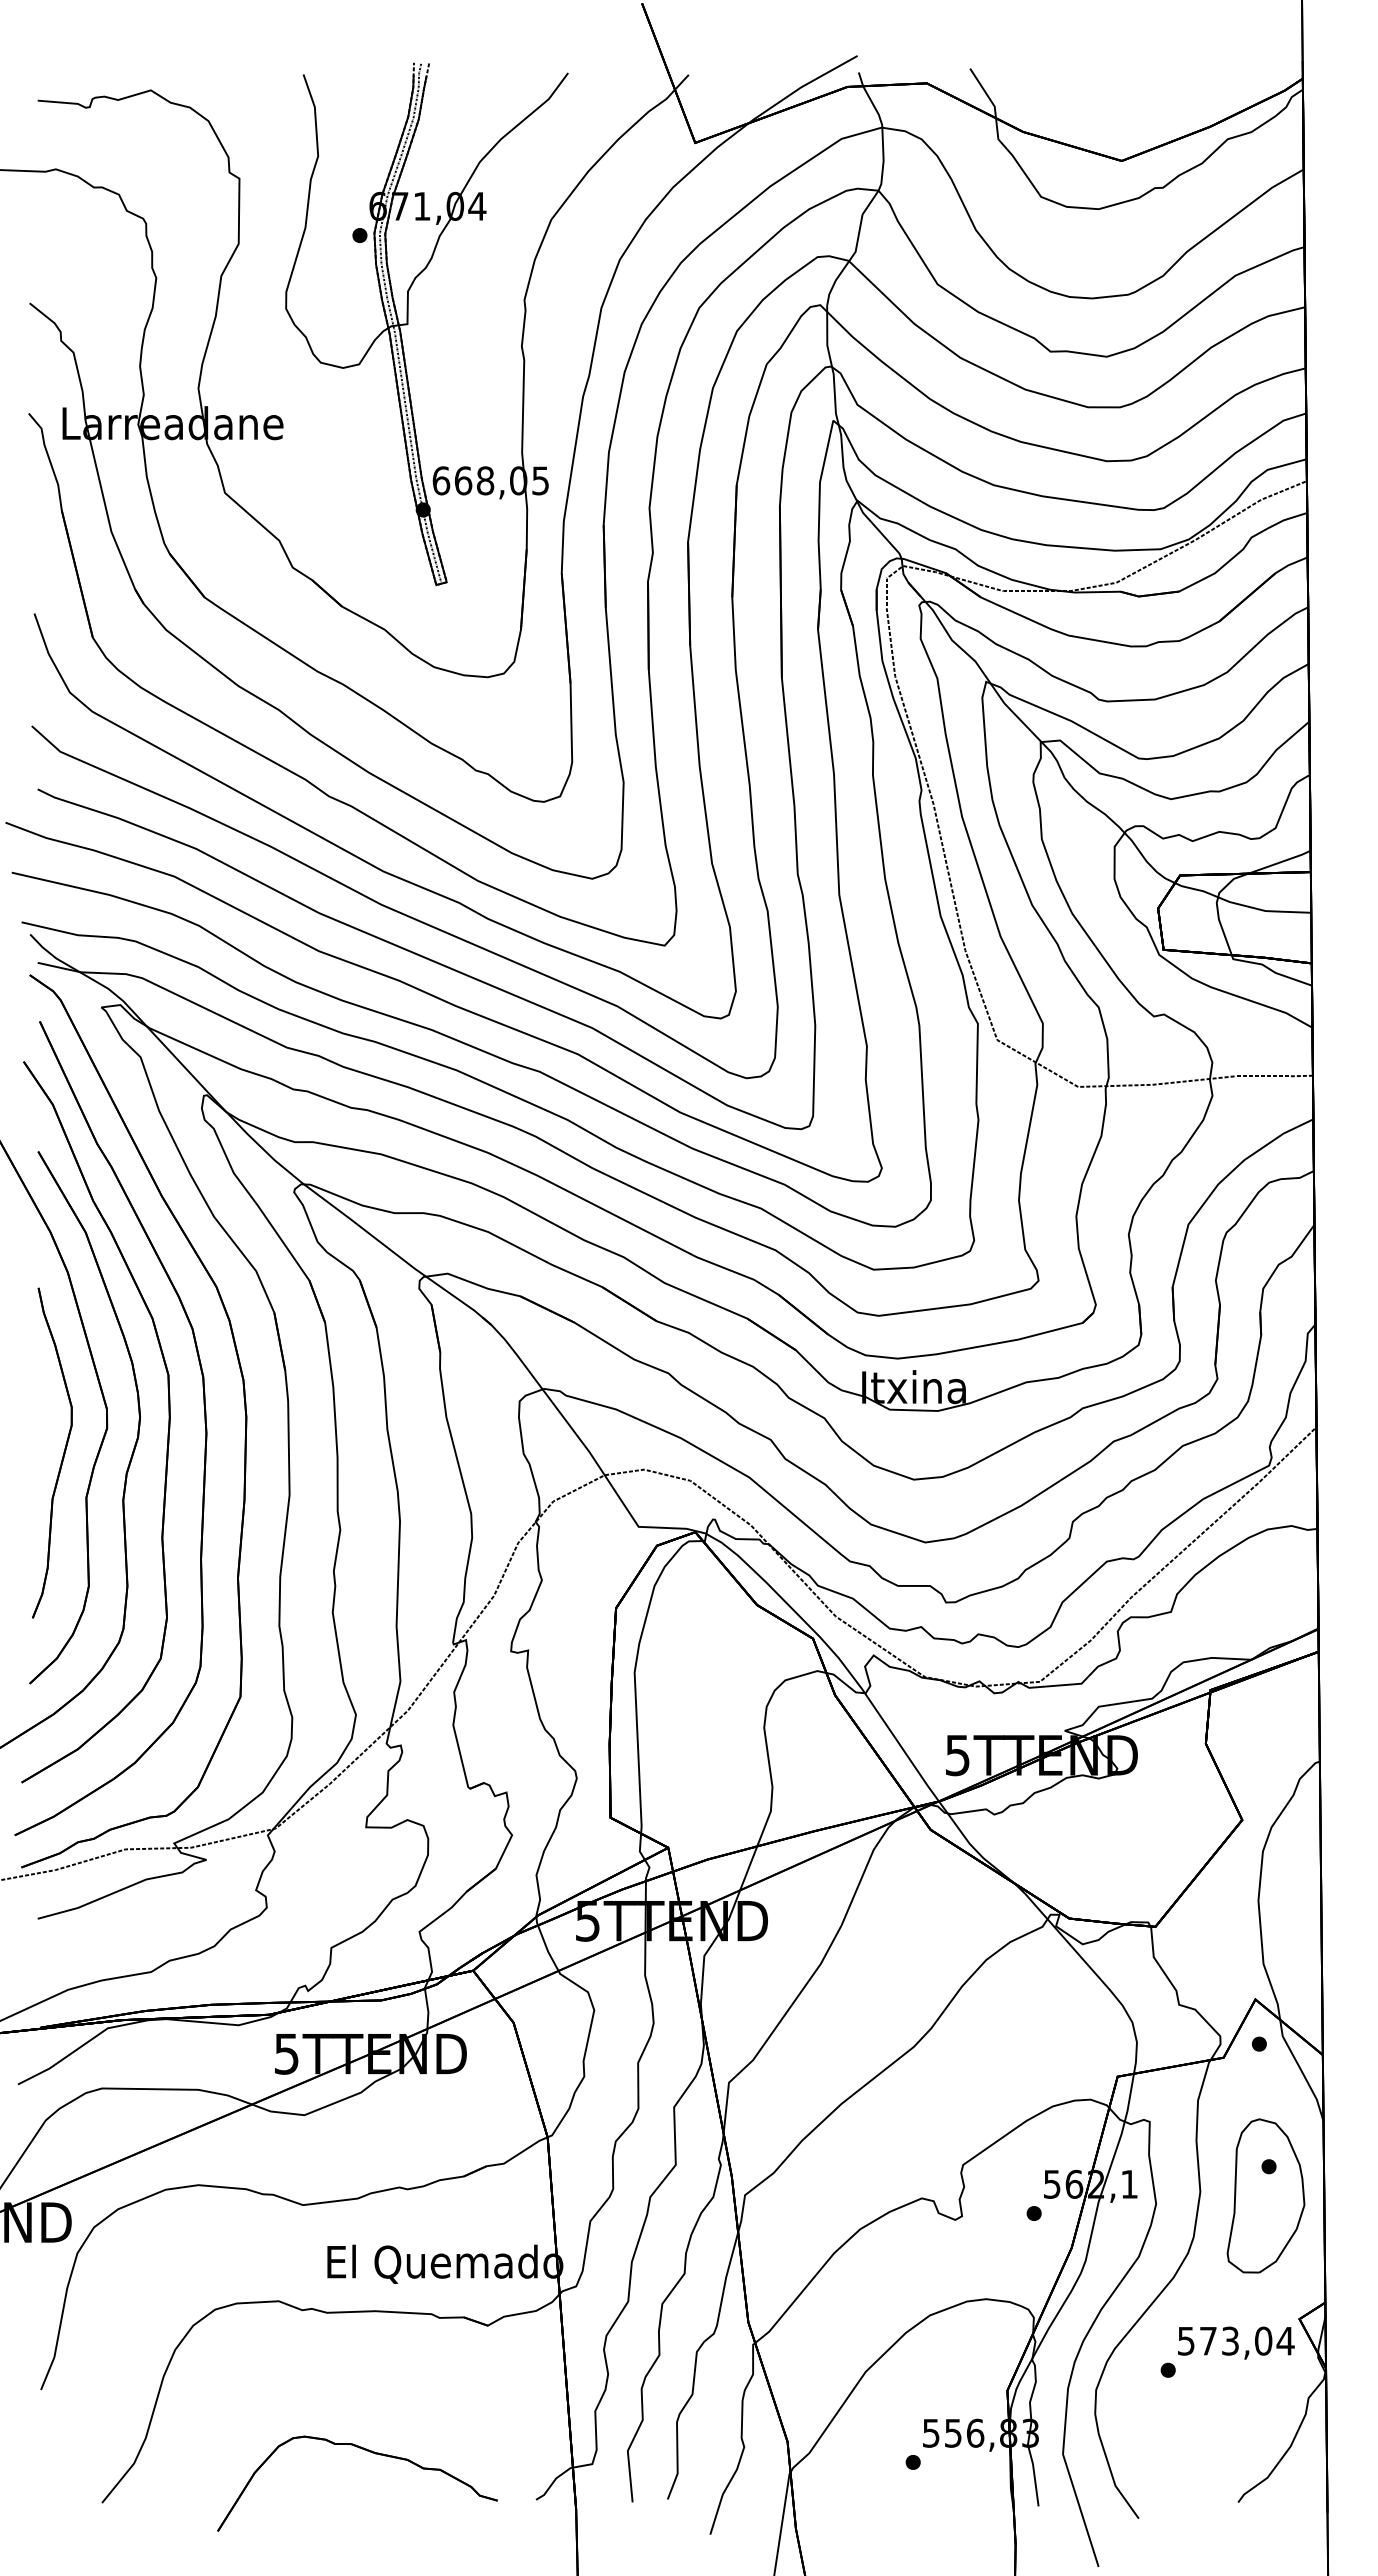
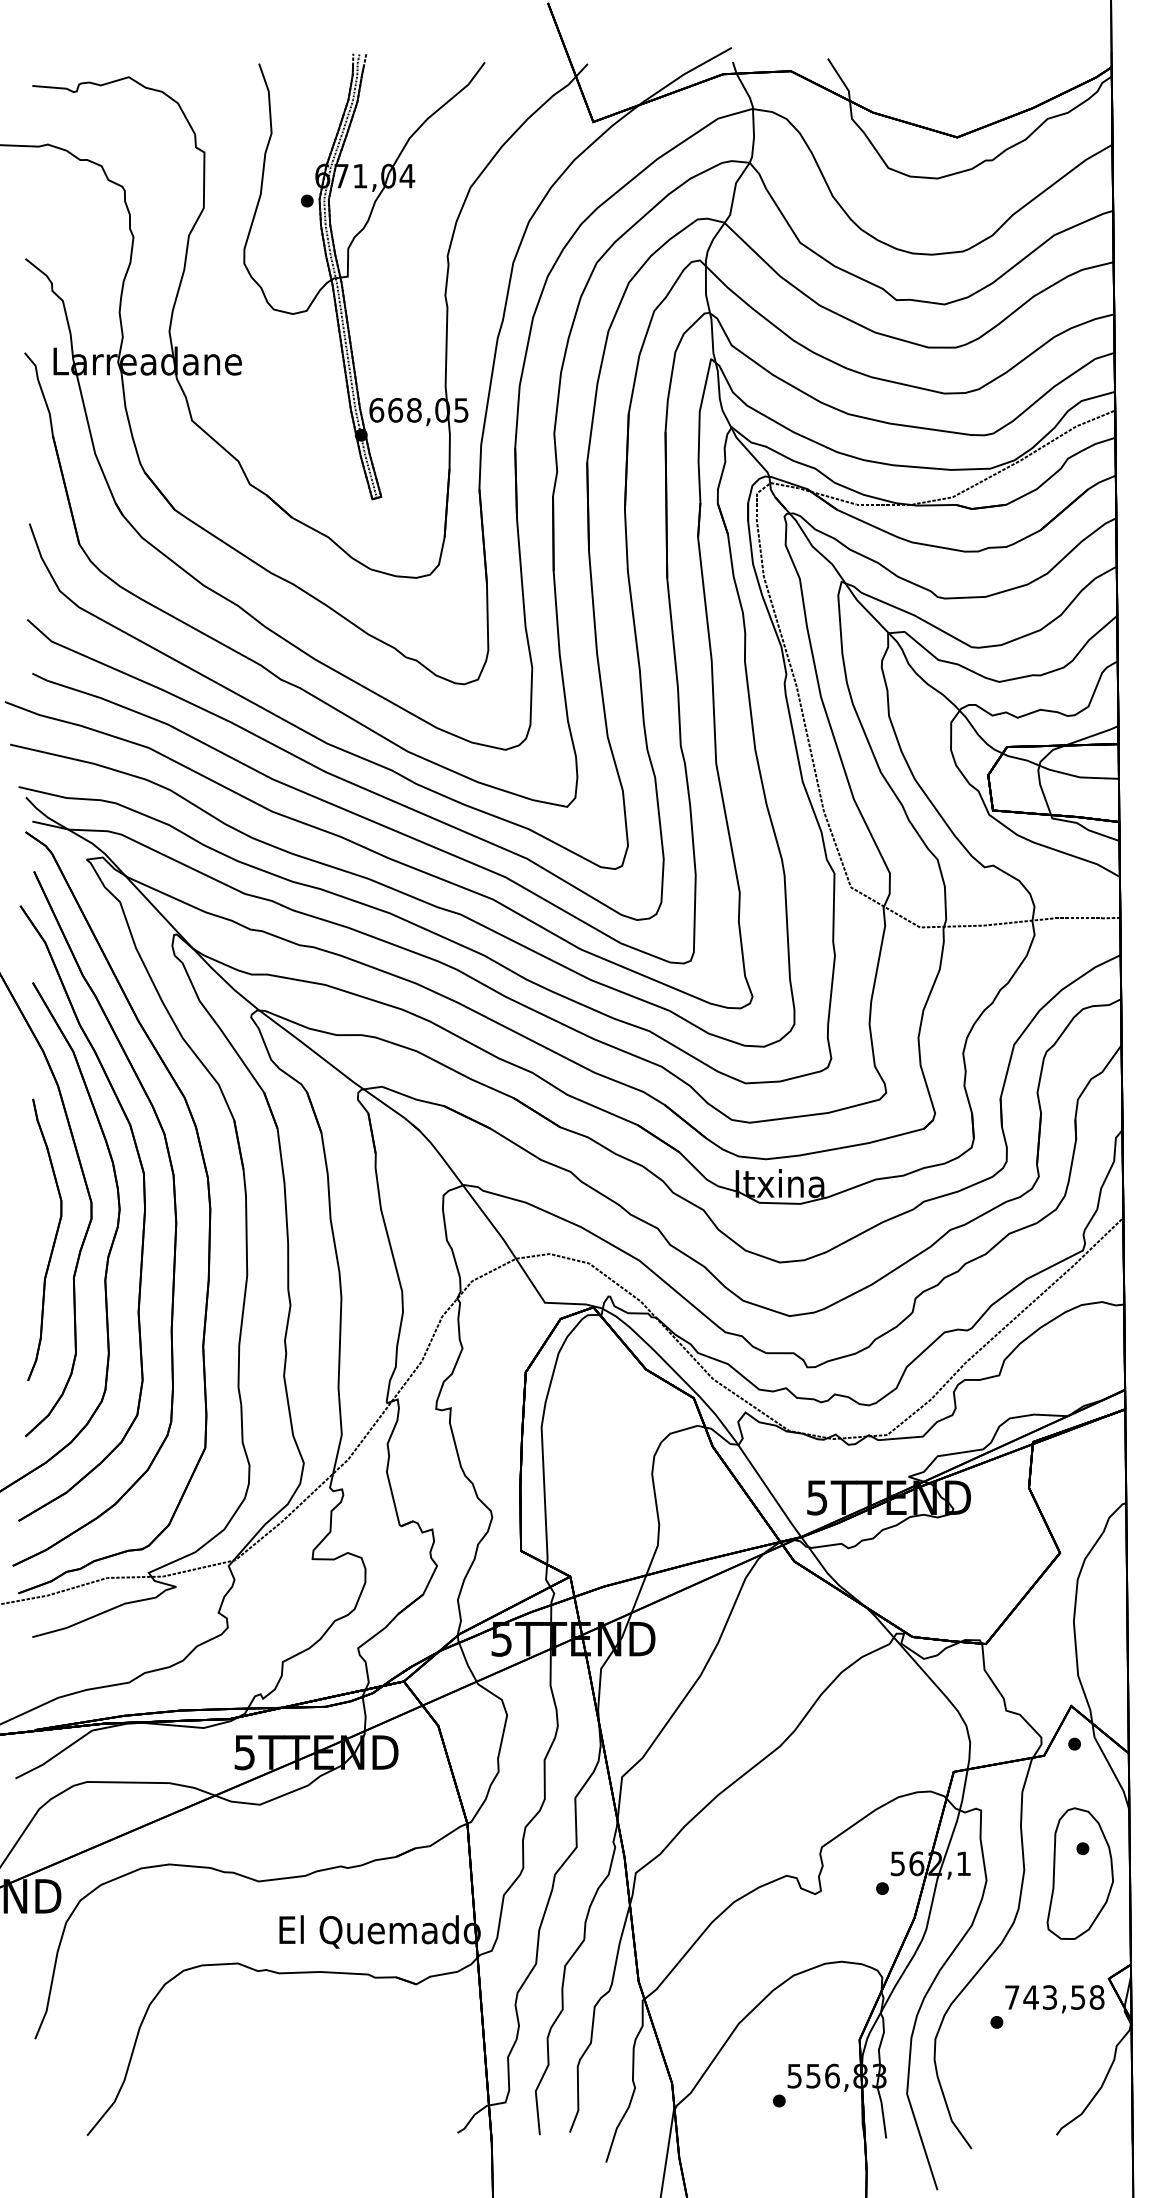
text: (1236, 2340) -> (1055, 1996), 573,04 -> 743,58
part: (367, 2451) -> (313, 2091), removed

